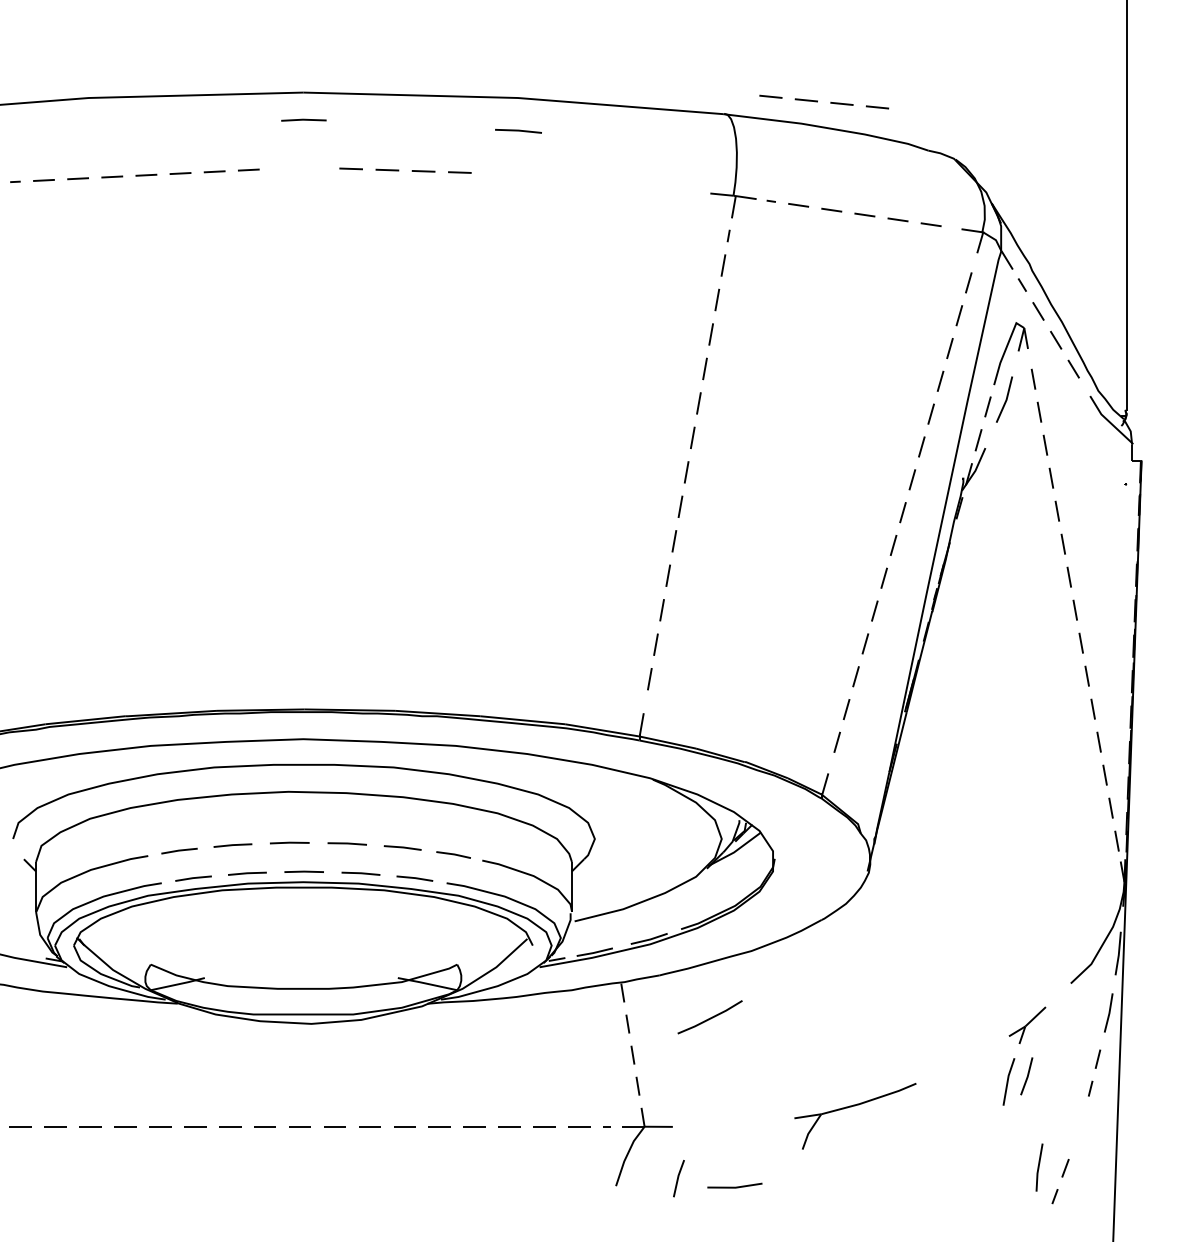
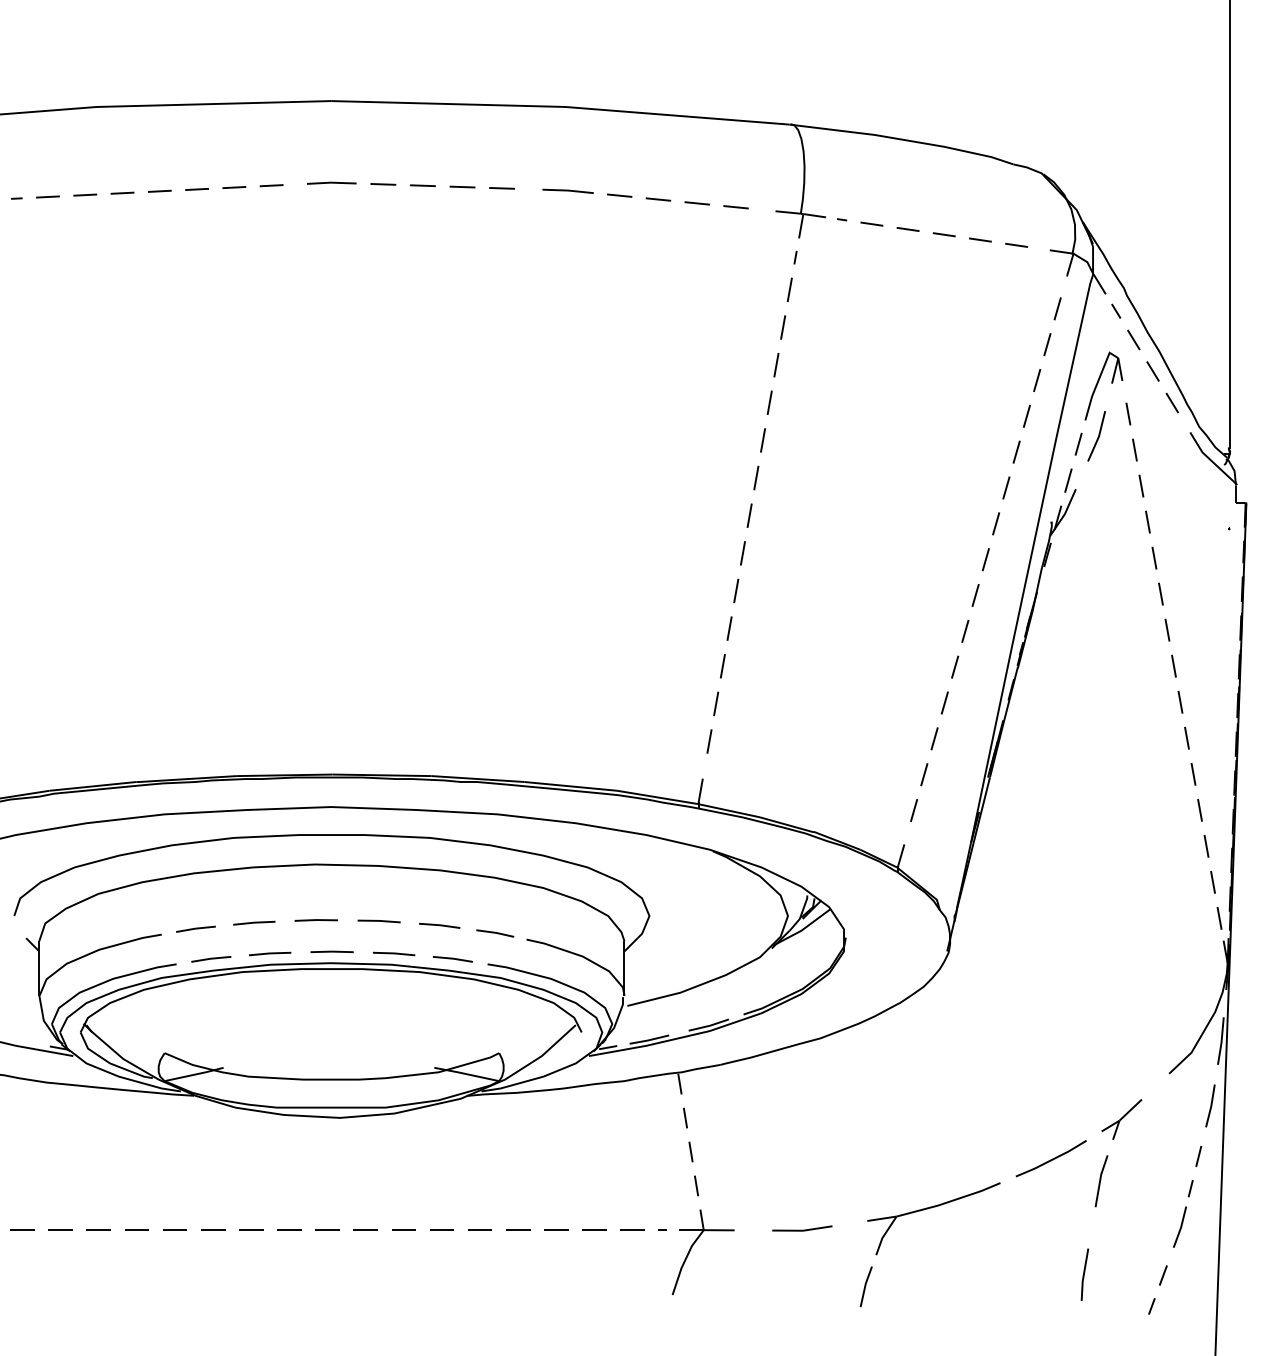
line: (818, 101) -> (671, 200), moved
line: (303, 119) -> (331, 182), moved
line: (517, 130) -> (567, 190), moved
curve: (709, 1018) -> (1050, 1159), moved
curve: (1027, 1075) -> (1180, 1226), moved
curve: (1039, 1167) -> (1084, 1274), moved
curve: (678, 1178) -> (865, 1286), moved
curve: (735, 1186) -> (802, 1229), moved

